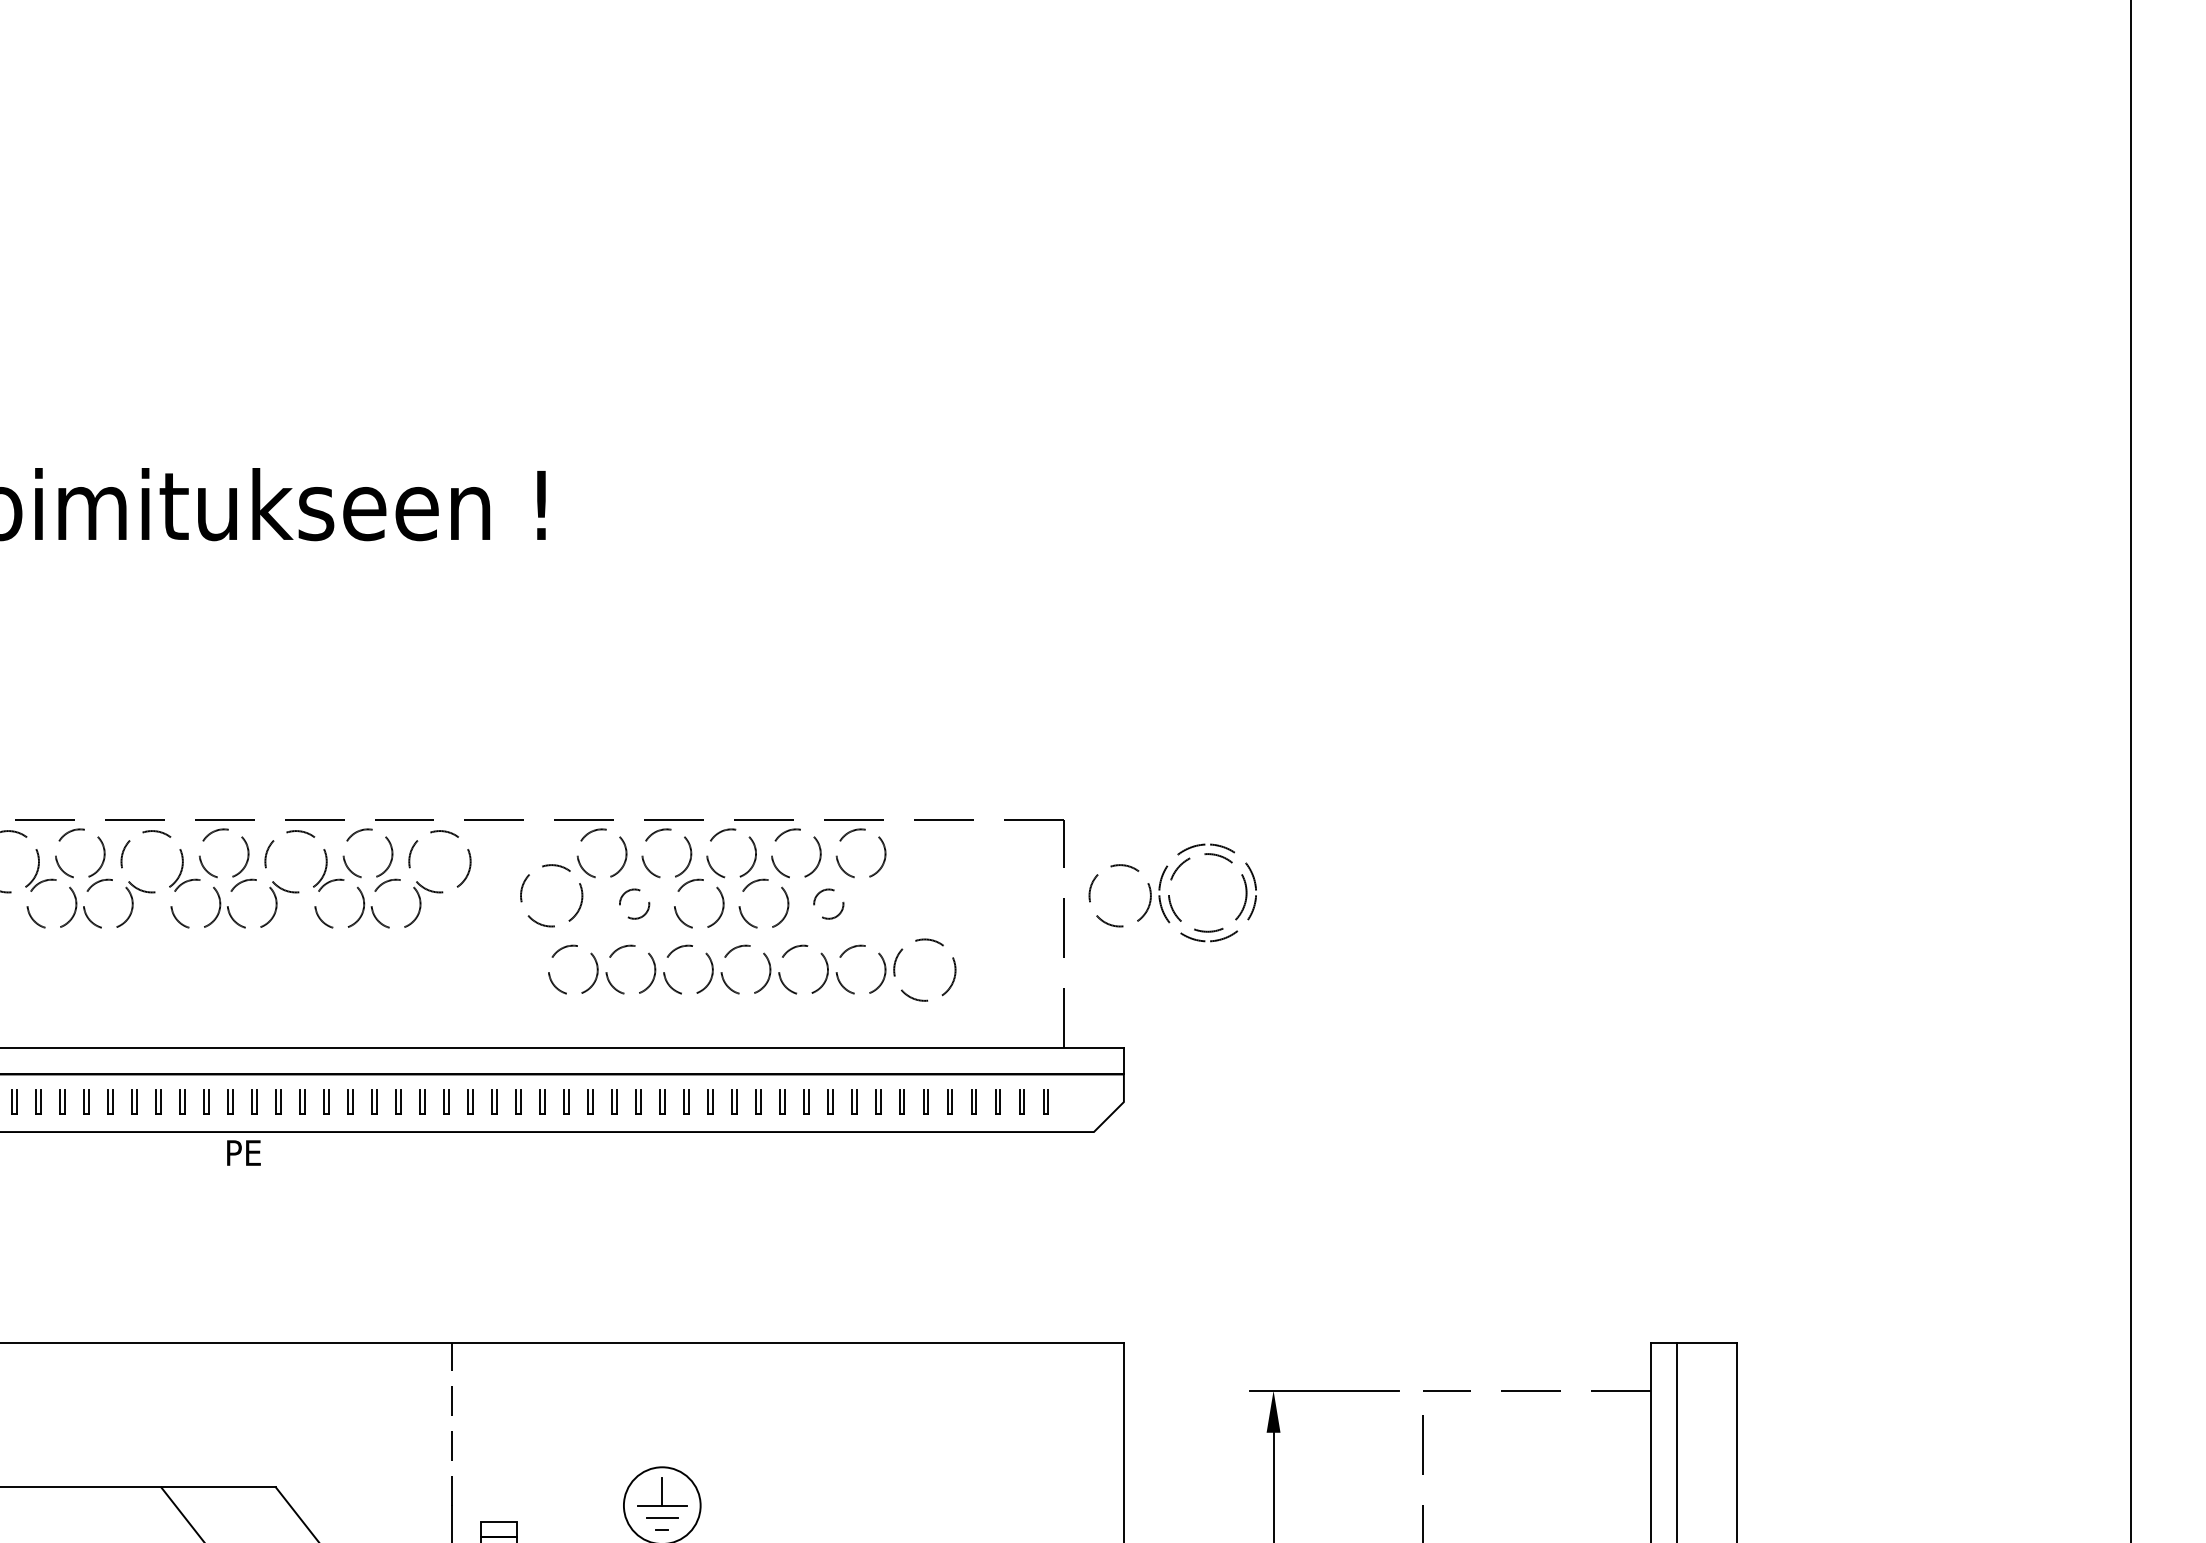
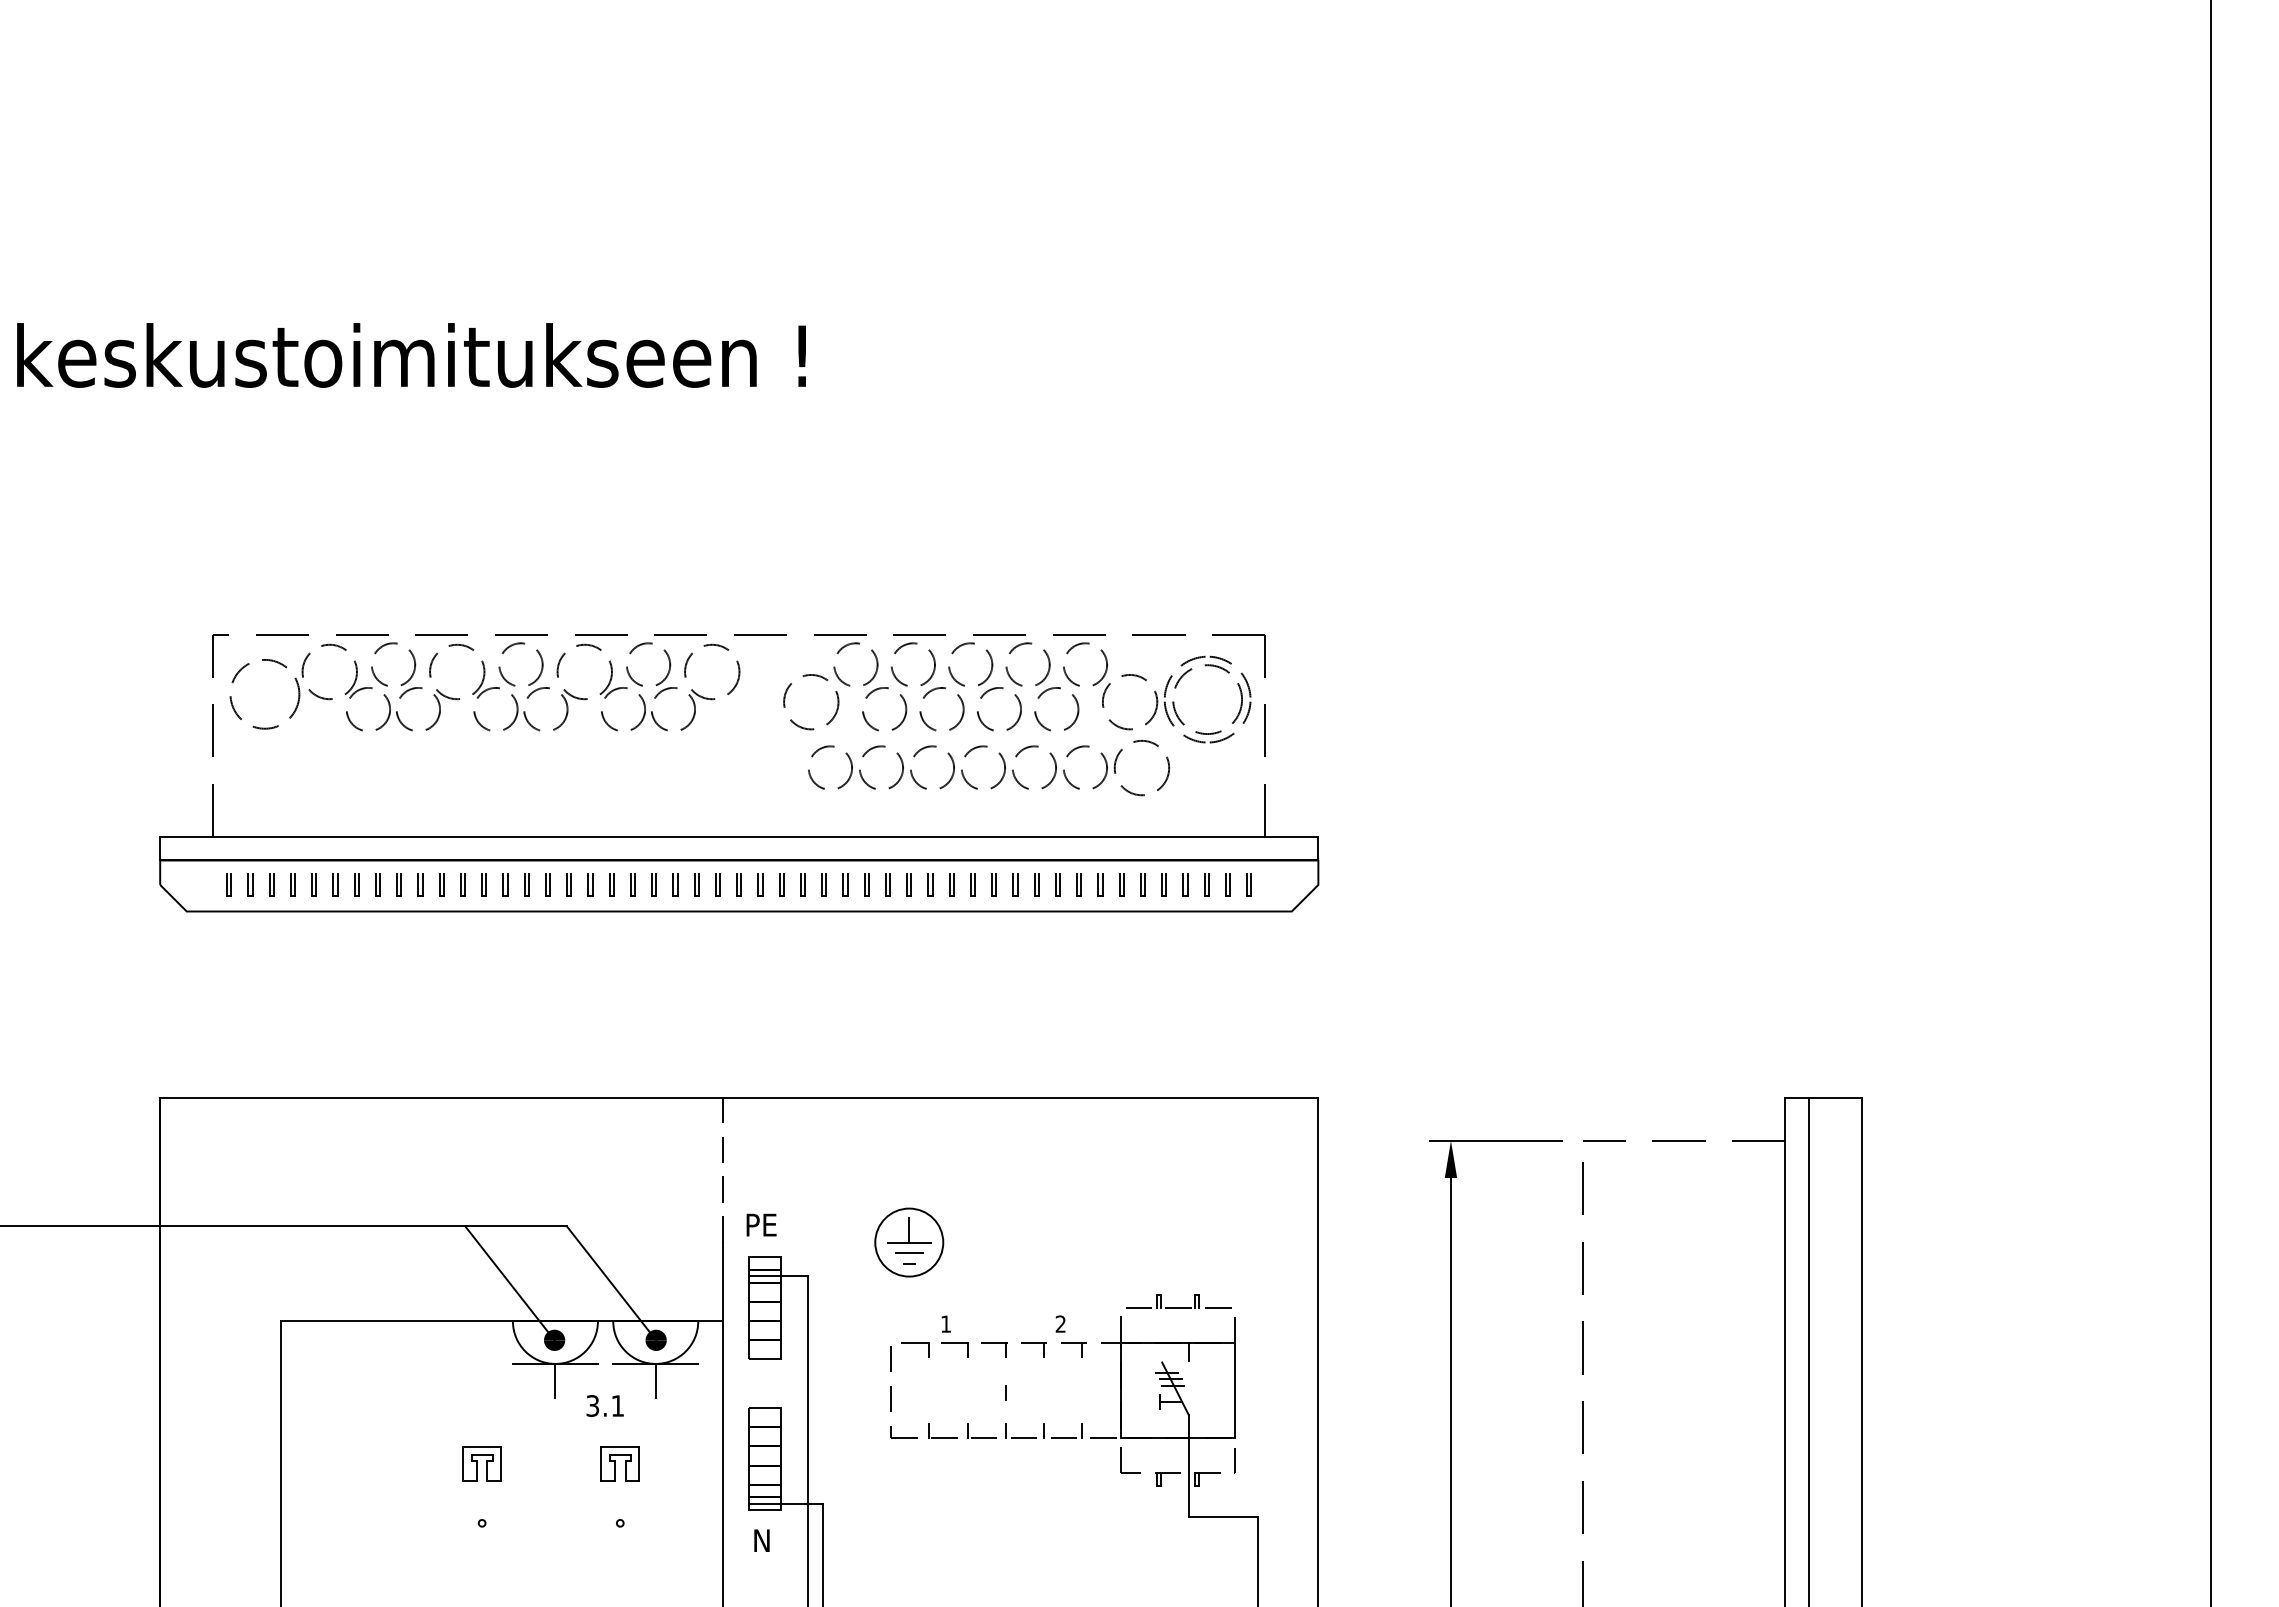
part: (1172, 892) -> (1176, 699), moved
circle: (634, 904) -> (884, 709), size x1.67
circle: (828, 904) -> (1056, 709), size x1.67
text: (243, 1152) -> (761, 1224), moved

